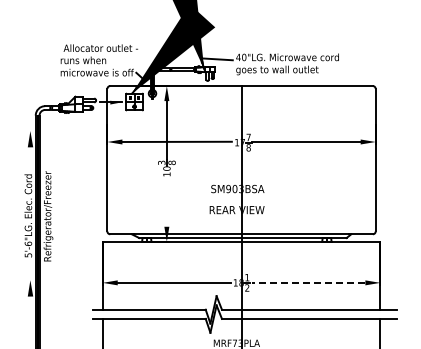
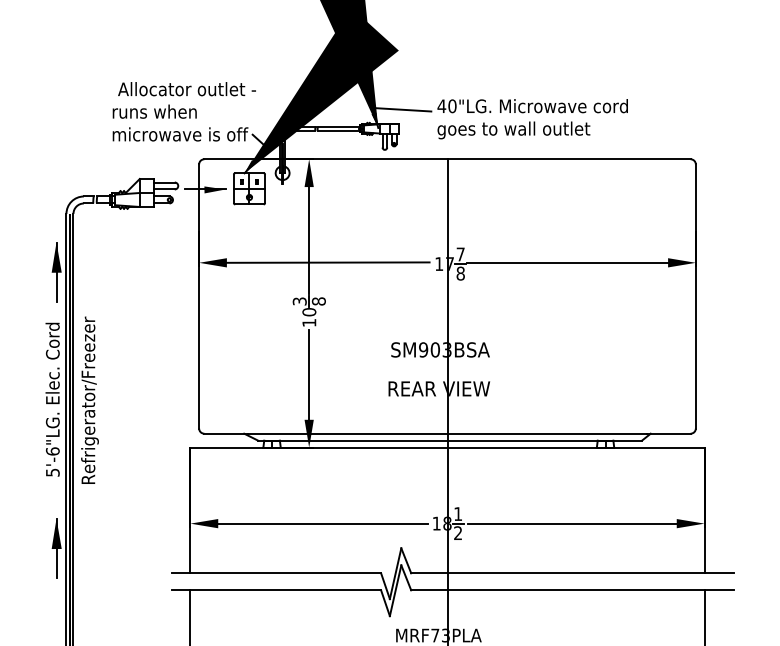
line: (30, 147) -> (56, 273), added
line: (166, 202) -> (308, 374), added
line: (308, 282) -> (571, 522), dashed -> solid
line: (30, 296) -> (56, 548), added

